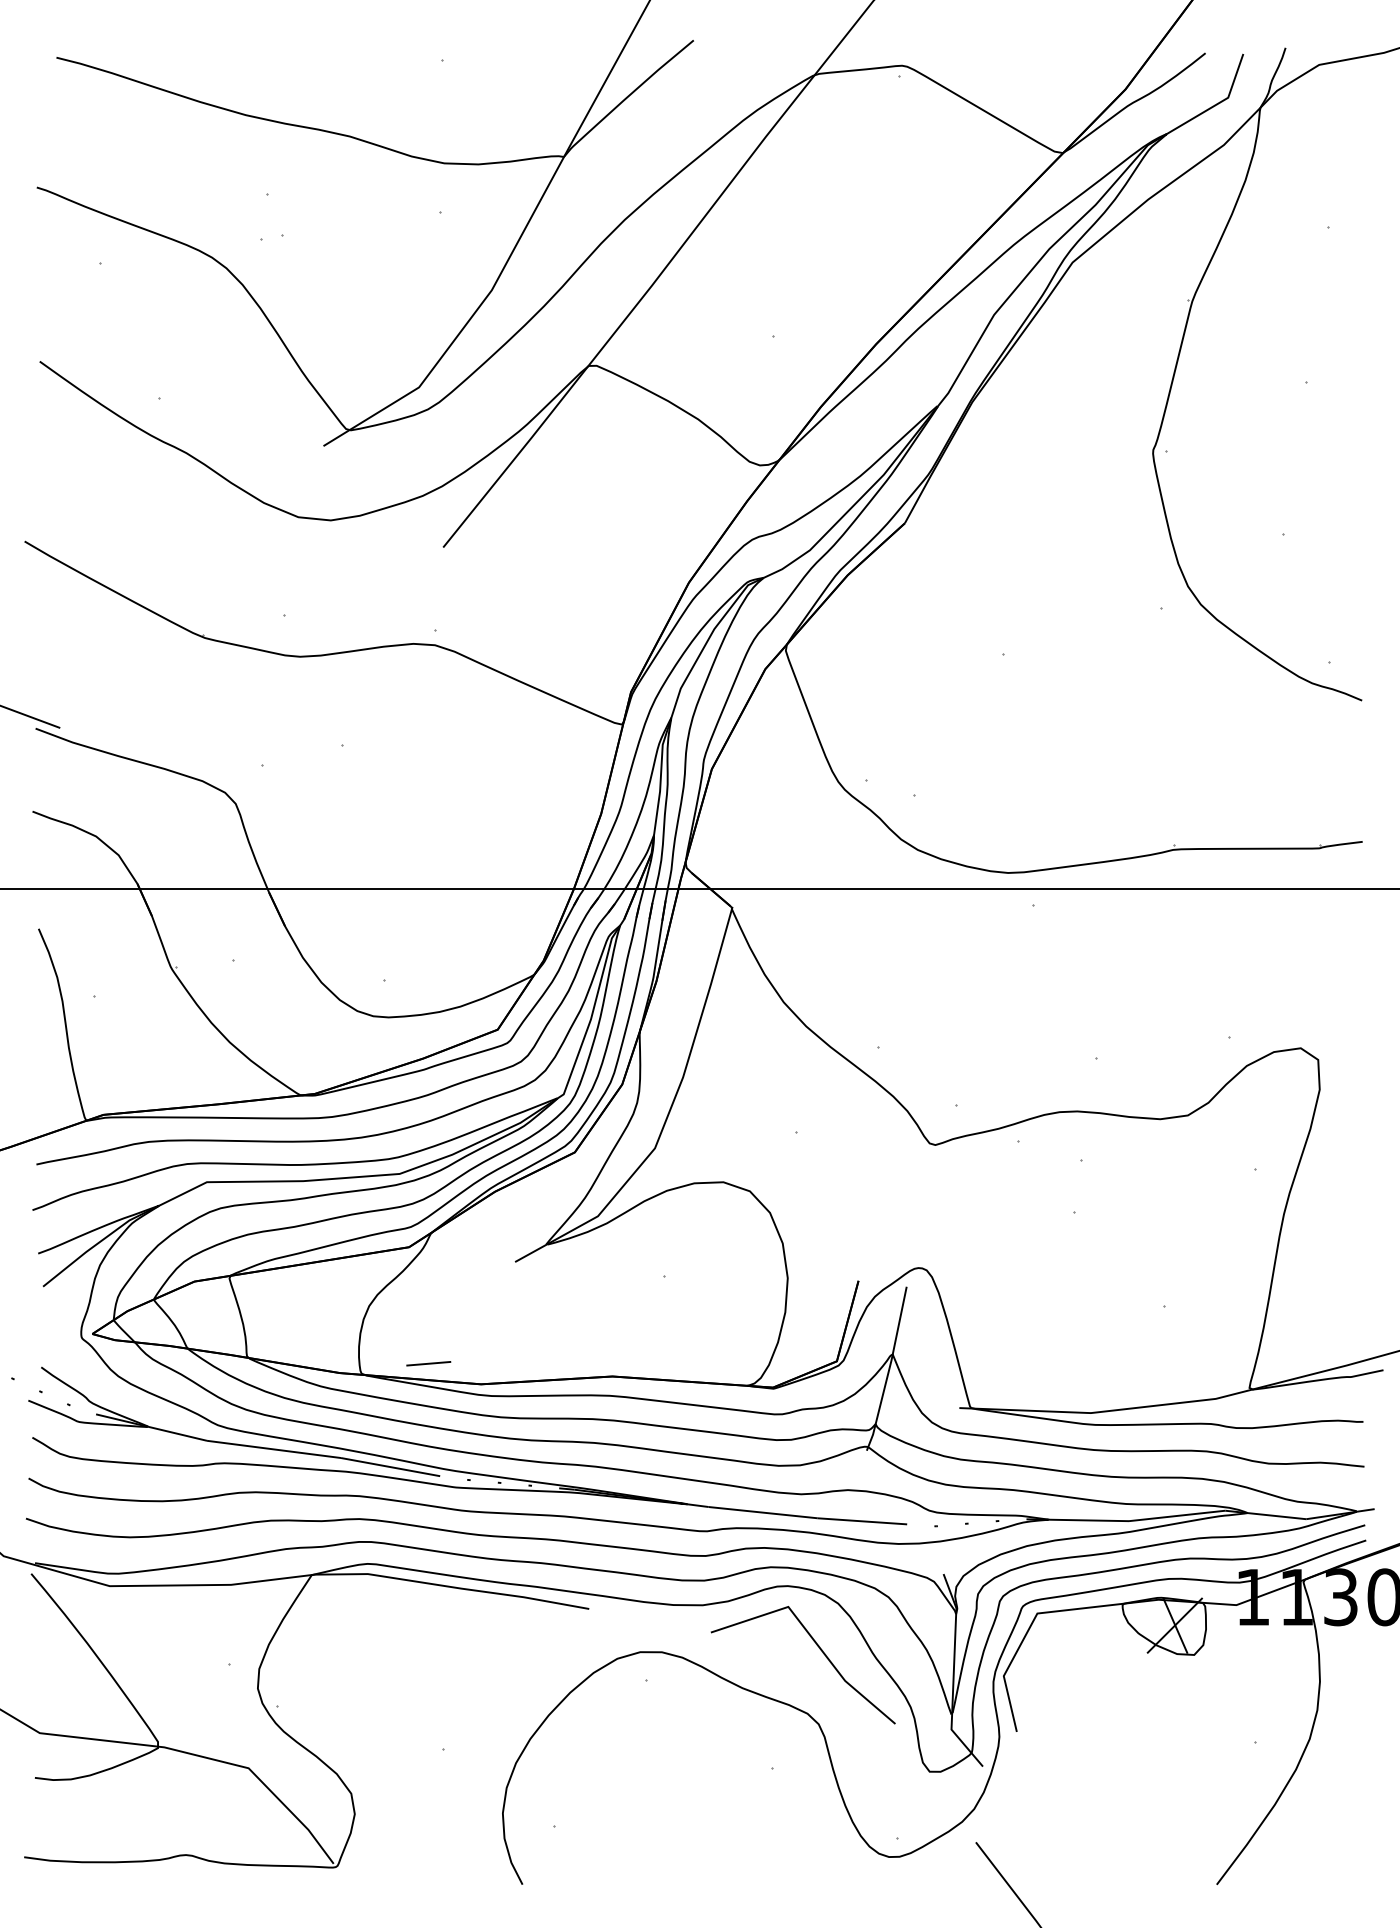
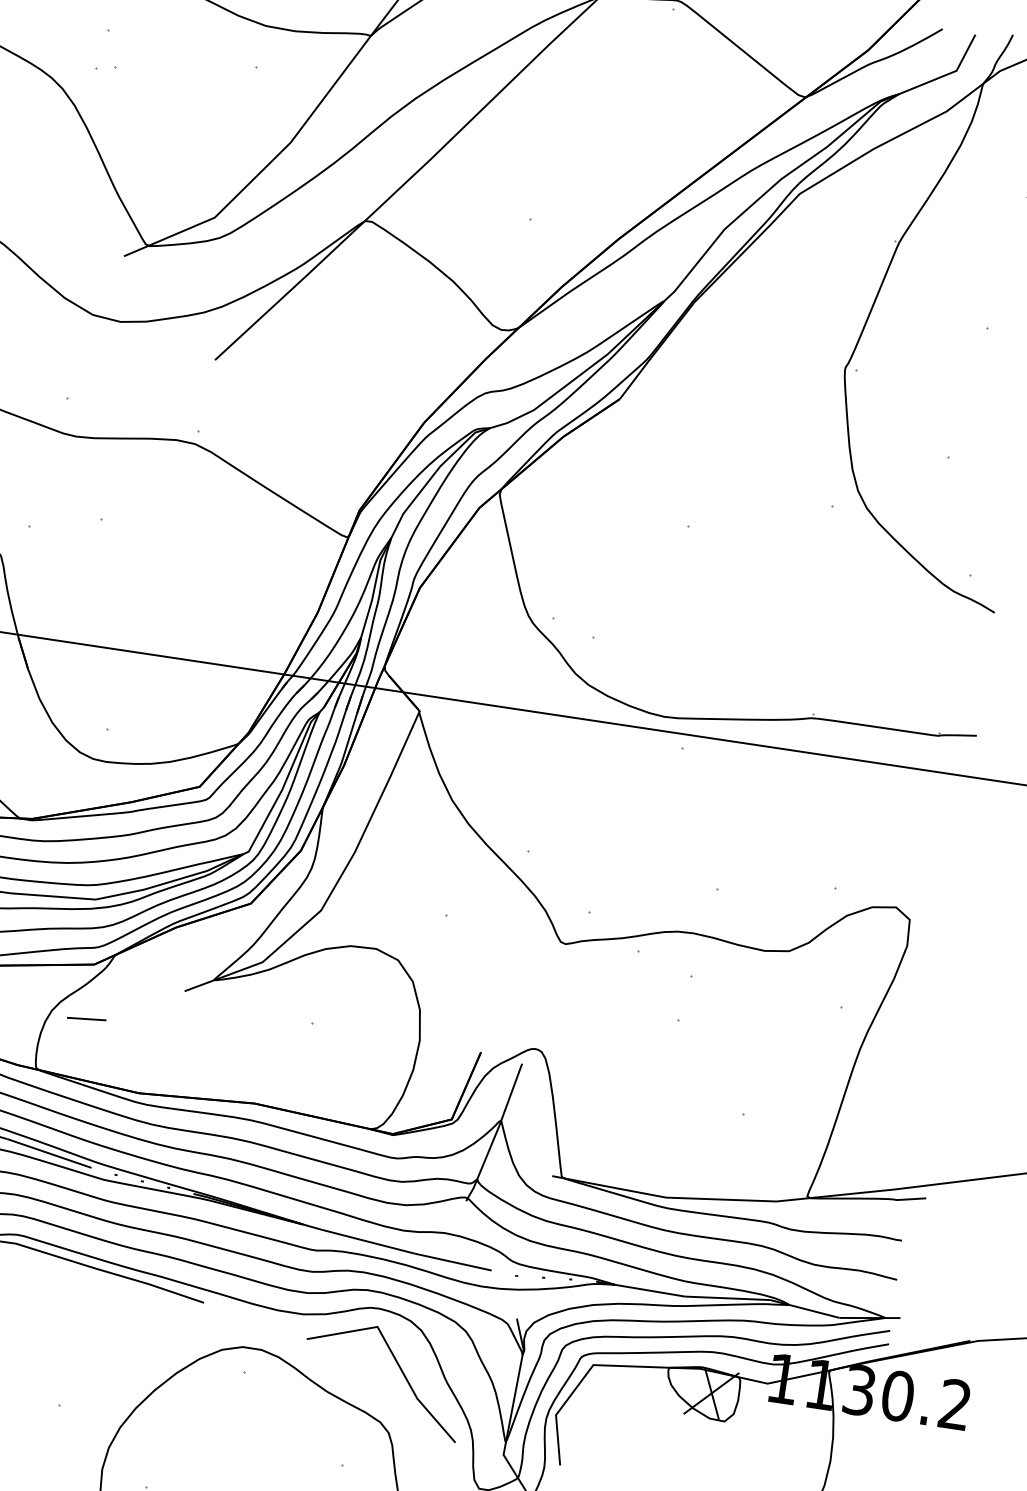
line: (428, 1363) -> (86, 1018), moved

